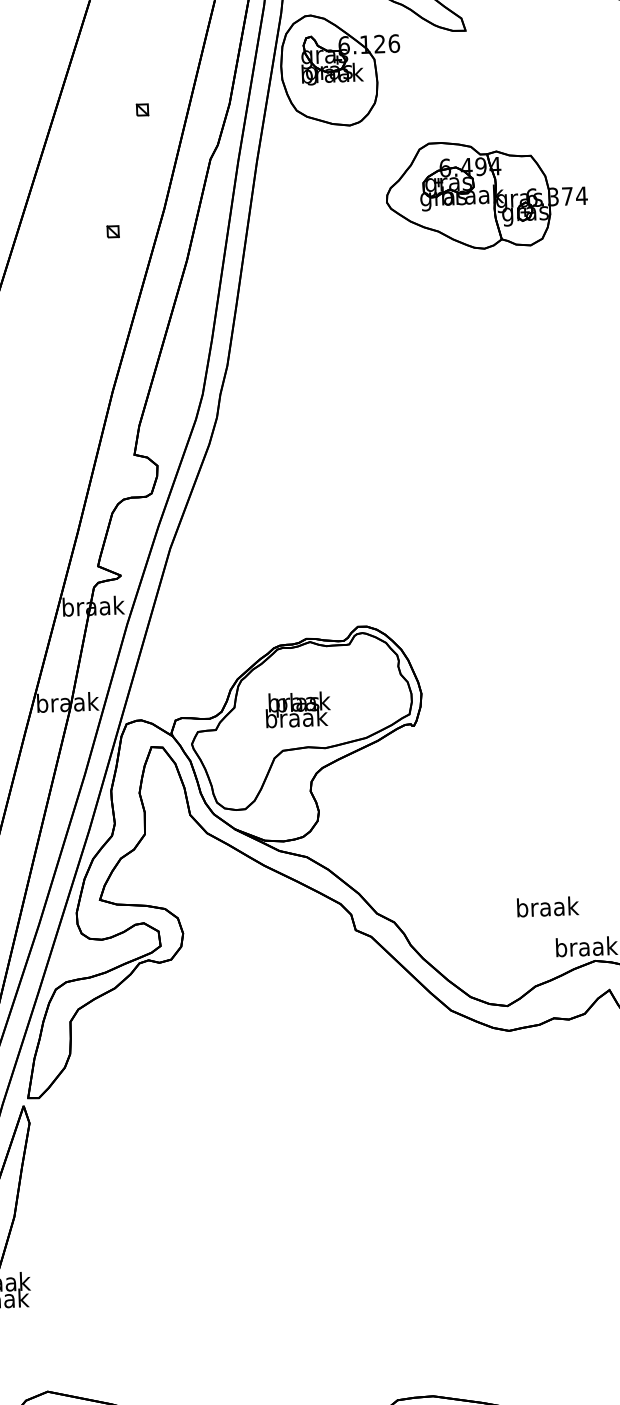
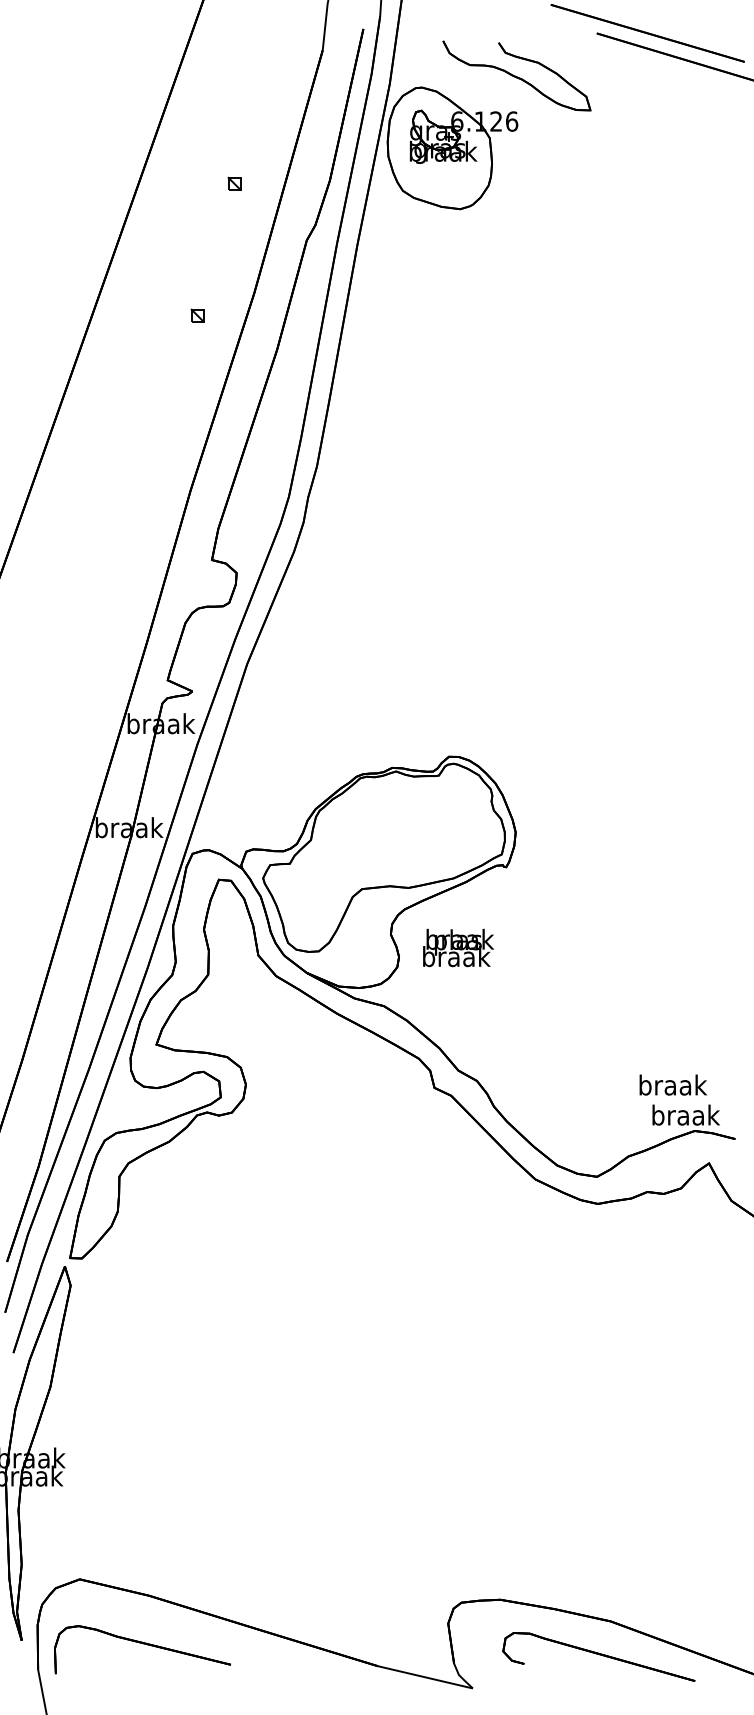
part: (486, 195) -> (606, 290), removed
text: (298, 709) -> (458, 947), moved
text: (548, 906) -> (673, 1084), moved

